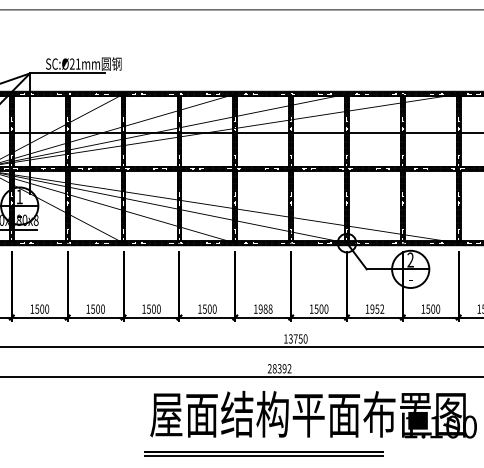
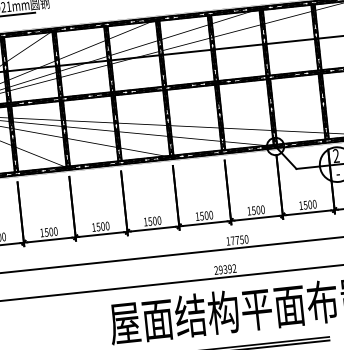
text: (265, 308) -> (206, 215), 1988 -> 1500
text: (377, 308) -> (310, 204), 1952 -> 1500
text: (290, 338) -> (232, 240), 13750 -> 17750
text: (274, 368) -> (220, 269), 28392 -> 29392

